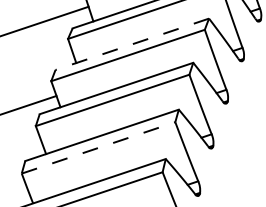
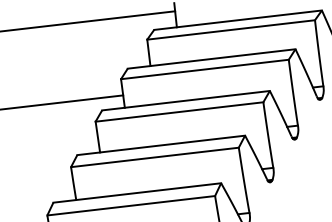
line: (132, 44) -> (211, 59), dashed -> solid
line: (99, 147) -> (155, 157), dashed -> solid

